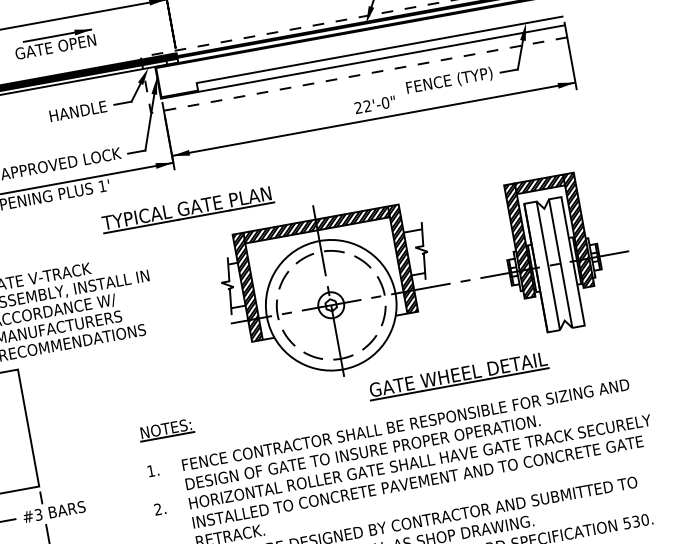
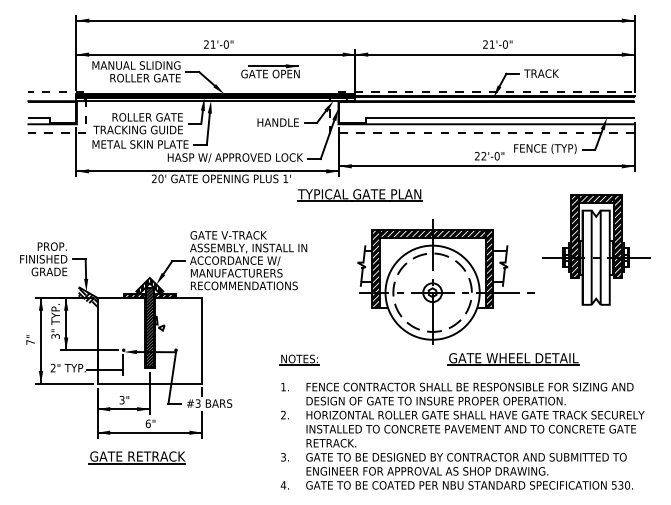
part: (186, 209) -> (359, 195), moved
part: (552, 253) -> (596, 249), moved

